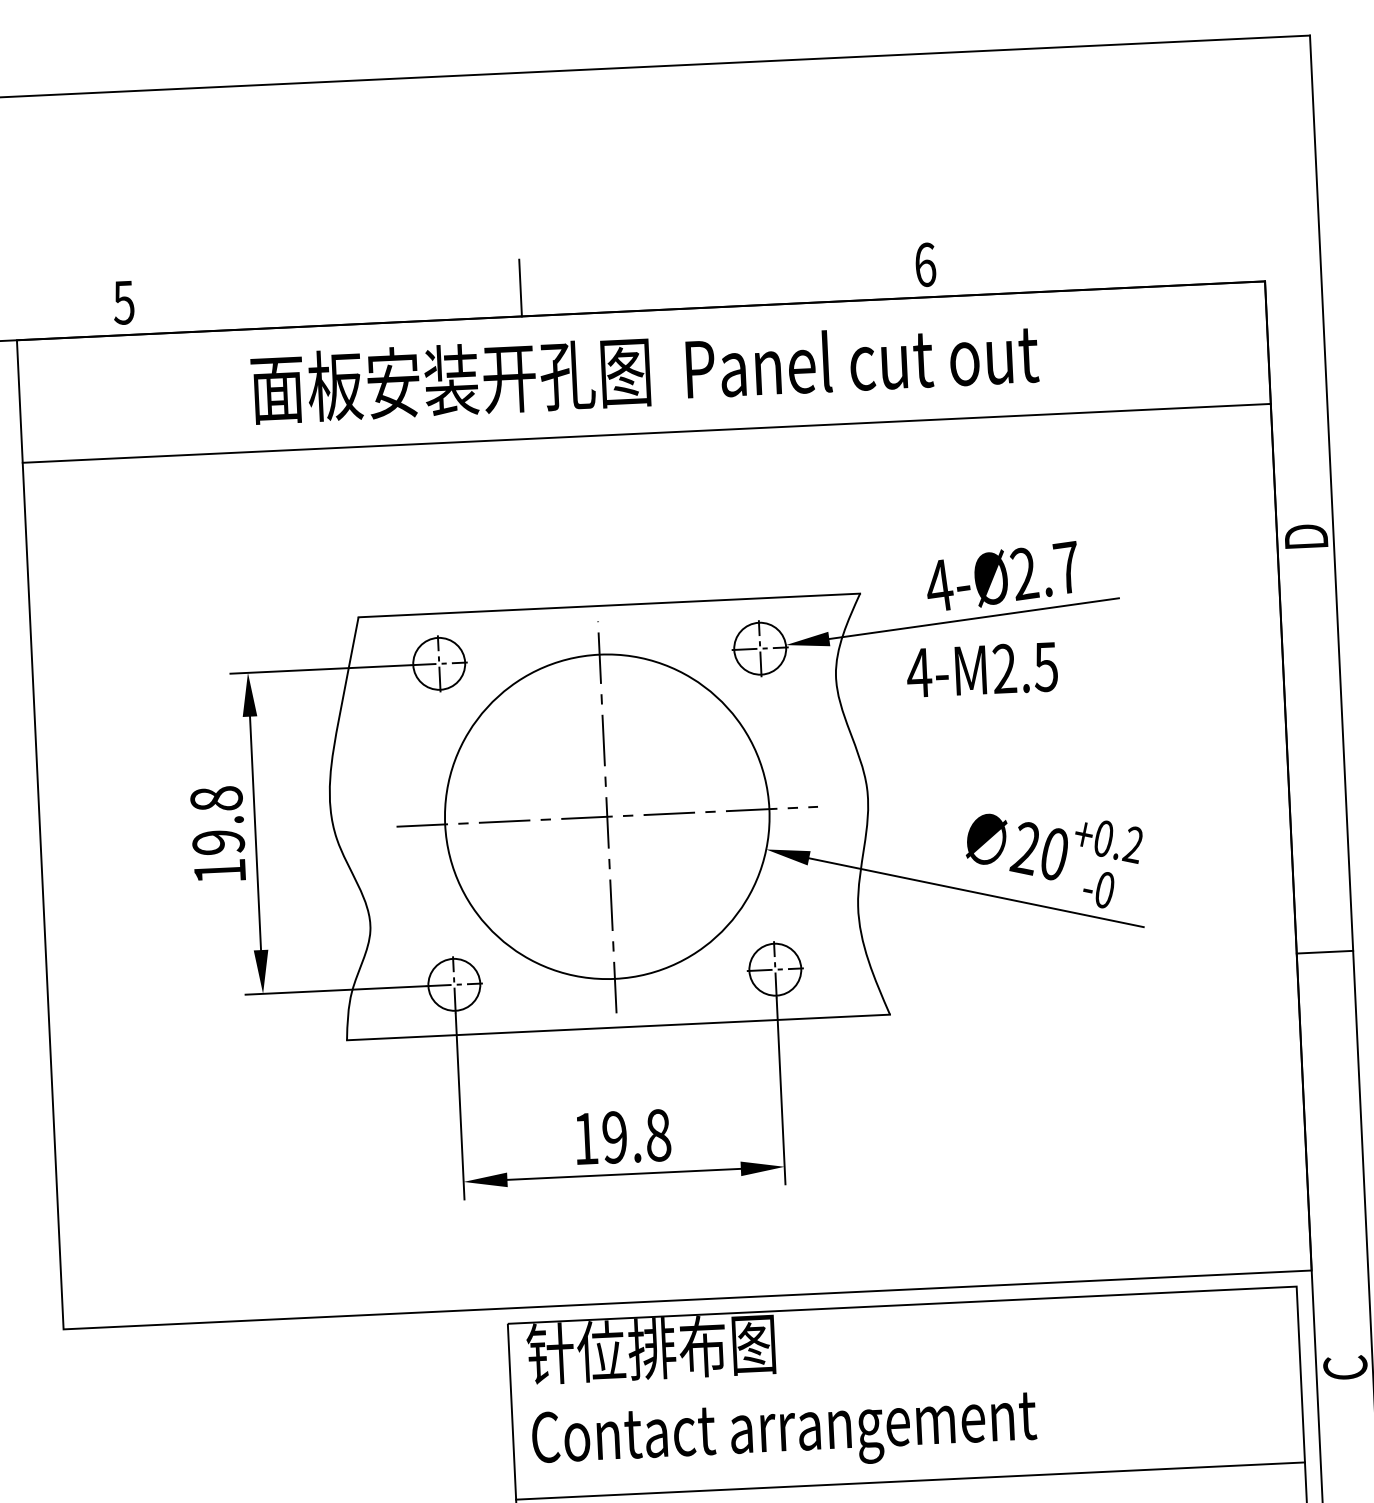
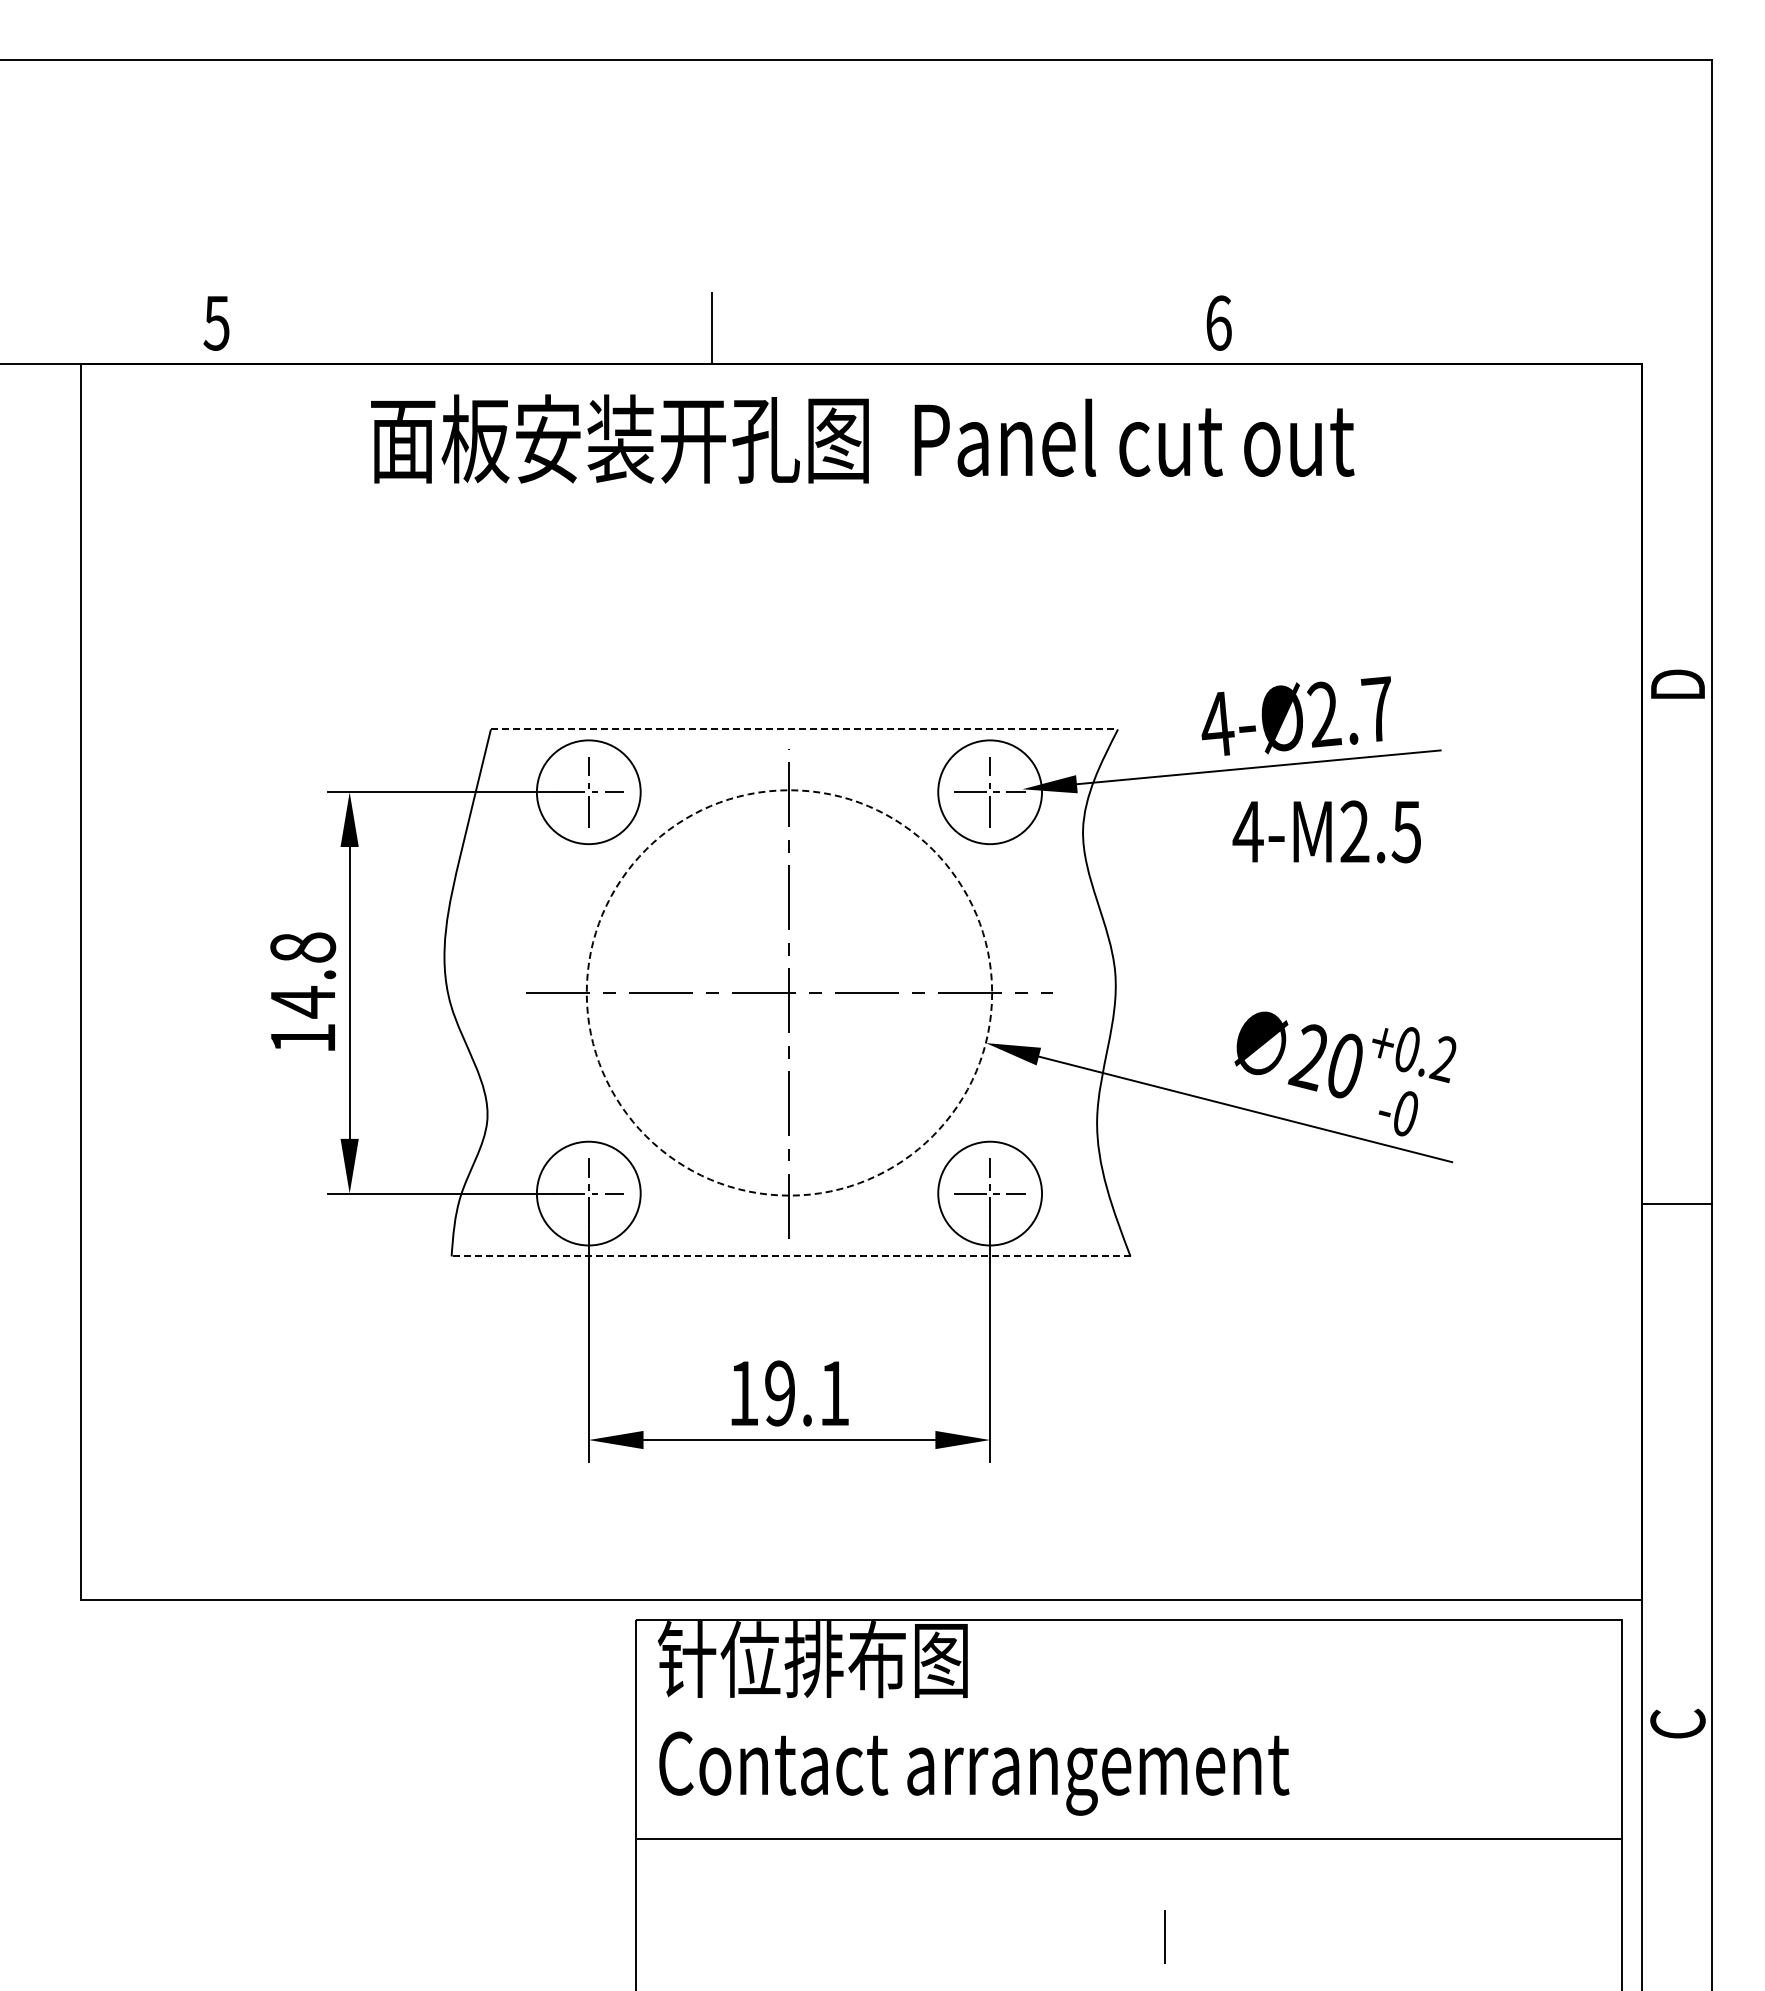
line: (646, 433) -> (861, 516), removed
line: (609, 605) -> (804, 729), solid -> dashed
circle: (759, 648) -> (989, 791), size x1.6
circle: (438, 663) -> (588, 791), size x1.6
text: (981, 669) -> (1326, 831), moved
circle: (607, 816) -> (789, 992), solid -> dashed
text: (218, 842) -> (303, 1002), 19.8 -> 14.8
circle: (774, 969) -> (989, 1193), size x1.6
circle: (454, 984) -> (588, 1193), size x1.6
line: (618, 1027) -> (790, 1256), solid -> dashed
text: (658, 1135) -> (834, 1393), 19.8 -> 19.1

